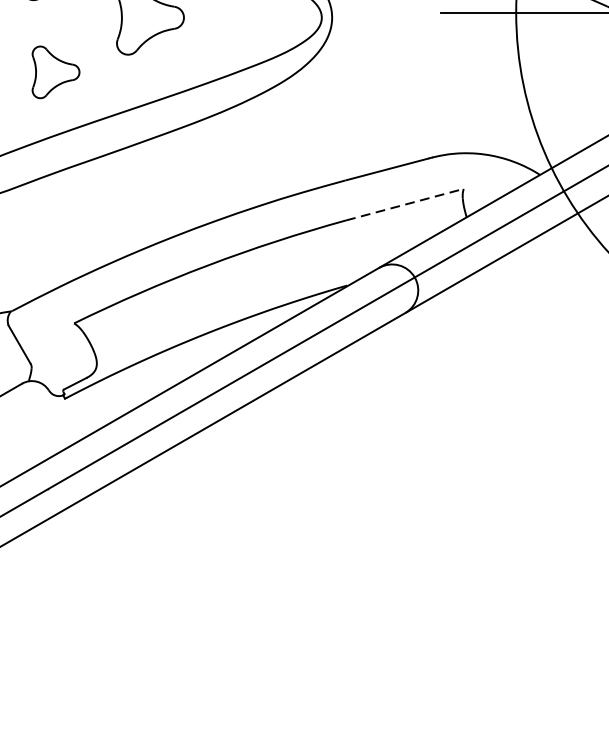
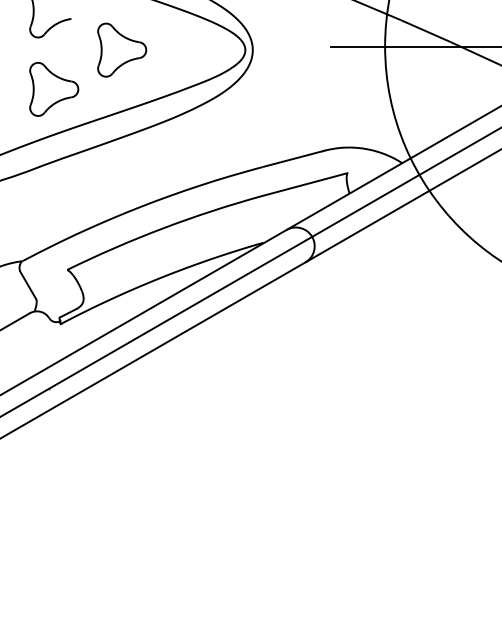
part: (56, 72) -> (54, 89), size x1.43
line: (405, 204) -> (305, 184), dashed -> solid

